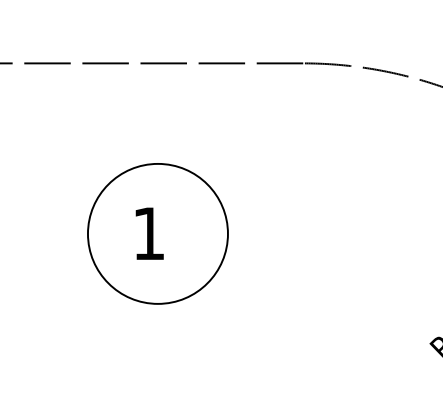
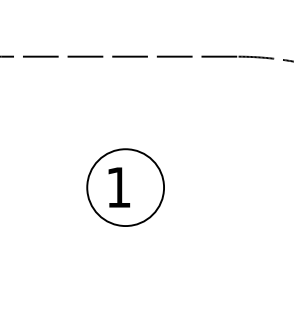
circle: (157, 233) -> (125, 187), size x0.71

